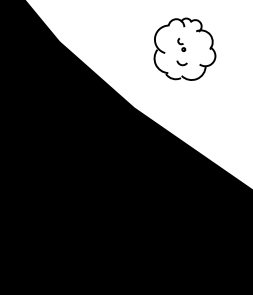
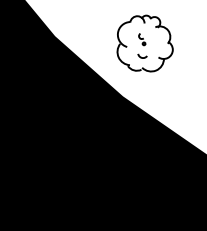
part: (184, 48) -> (144, 42), moved

